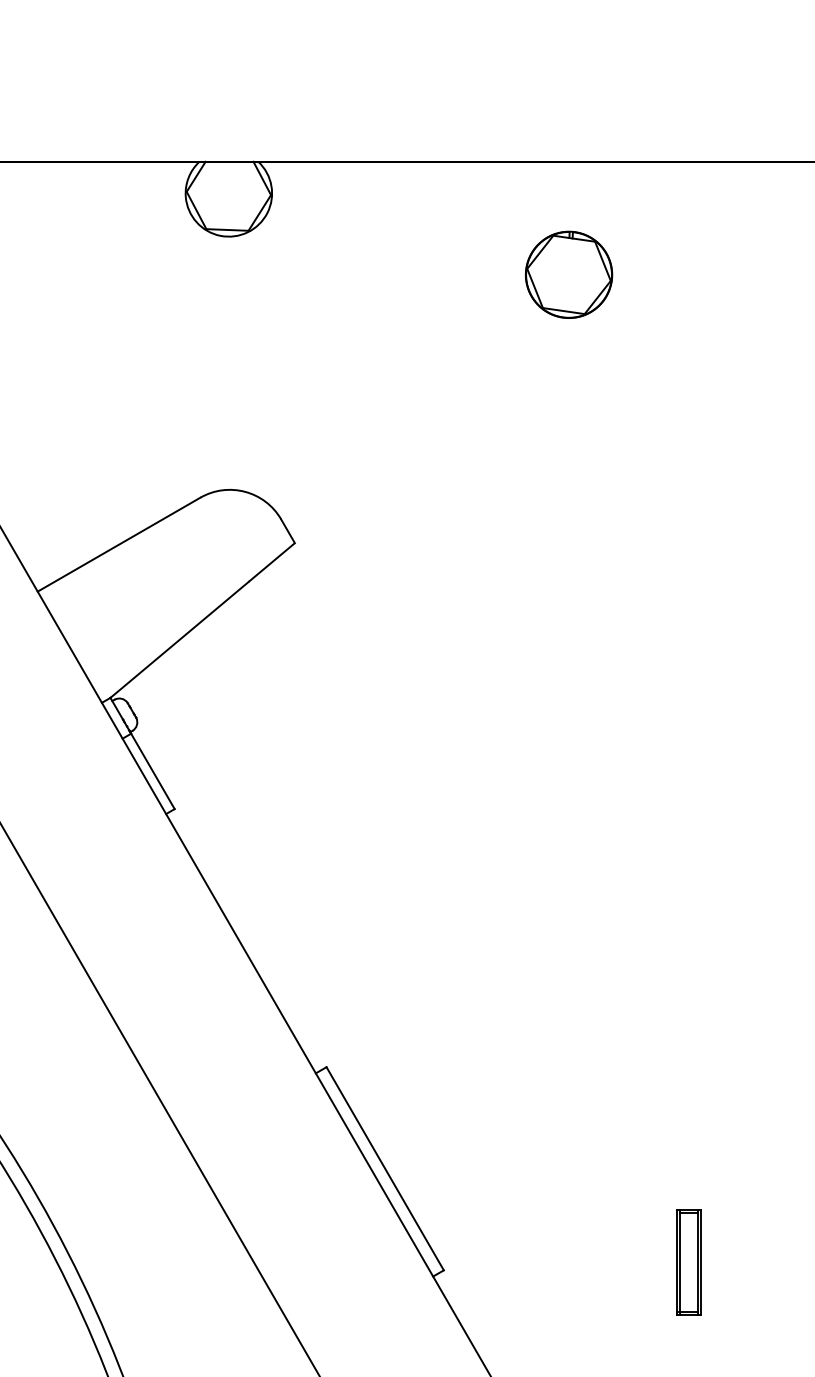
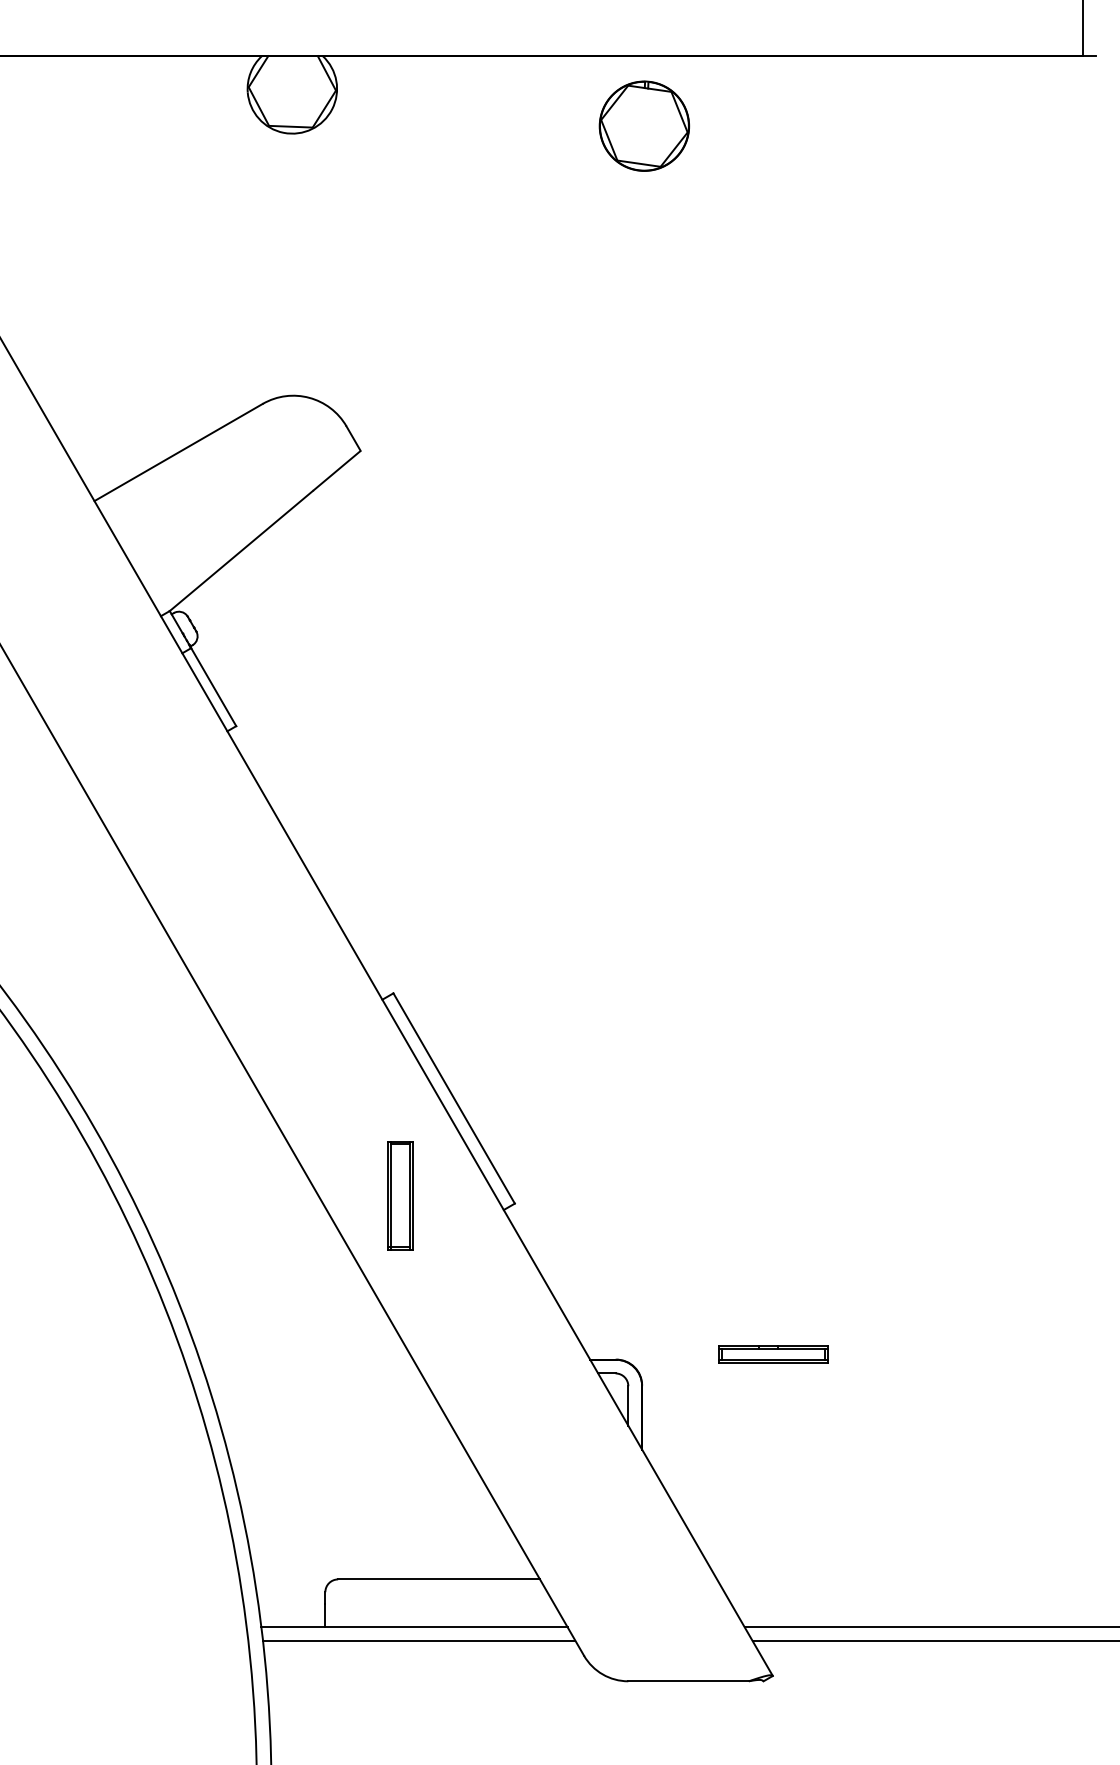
part: (568, 274) -> (643, 125), moved
part: (688, 1262) -> (400, 1195), moved

